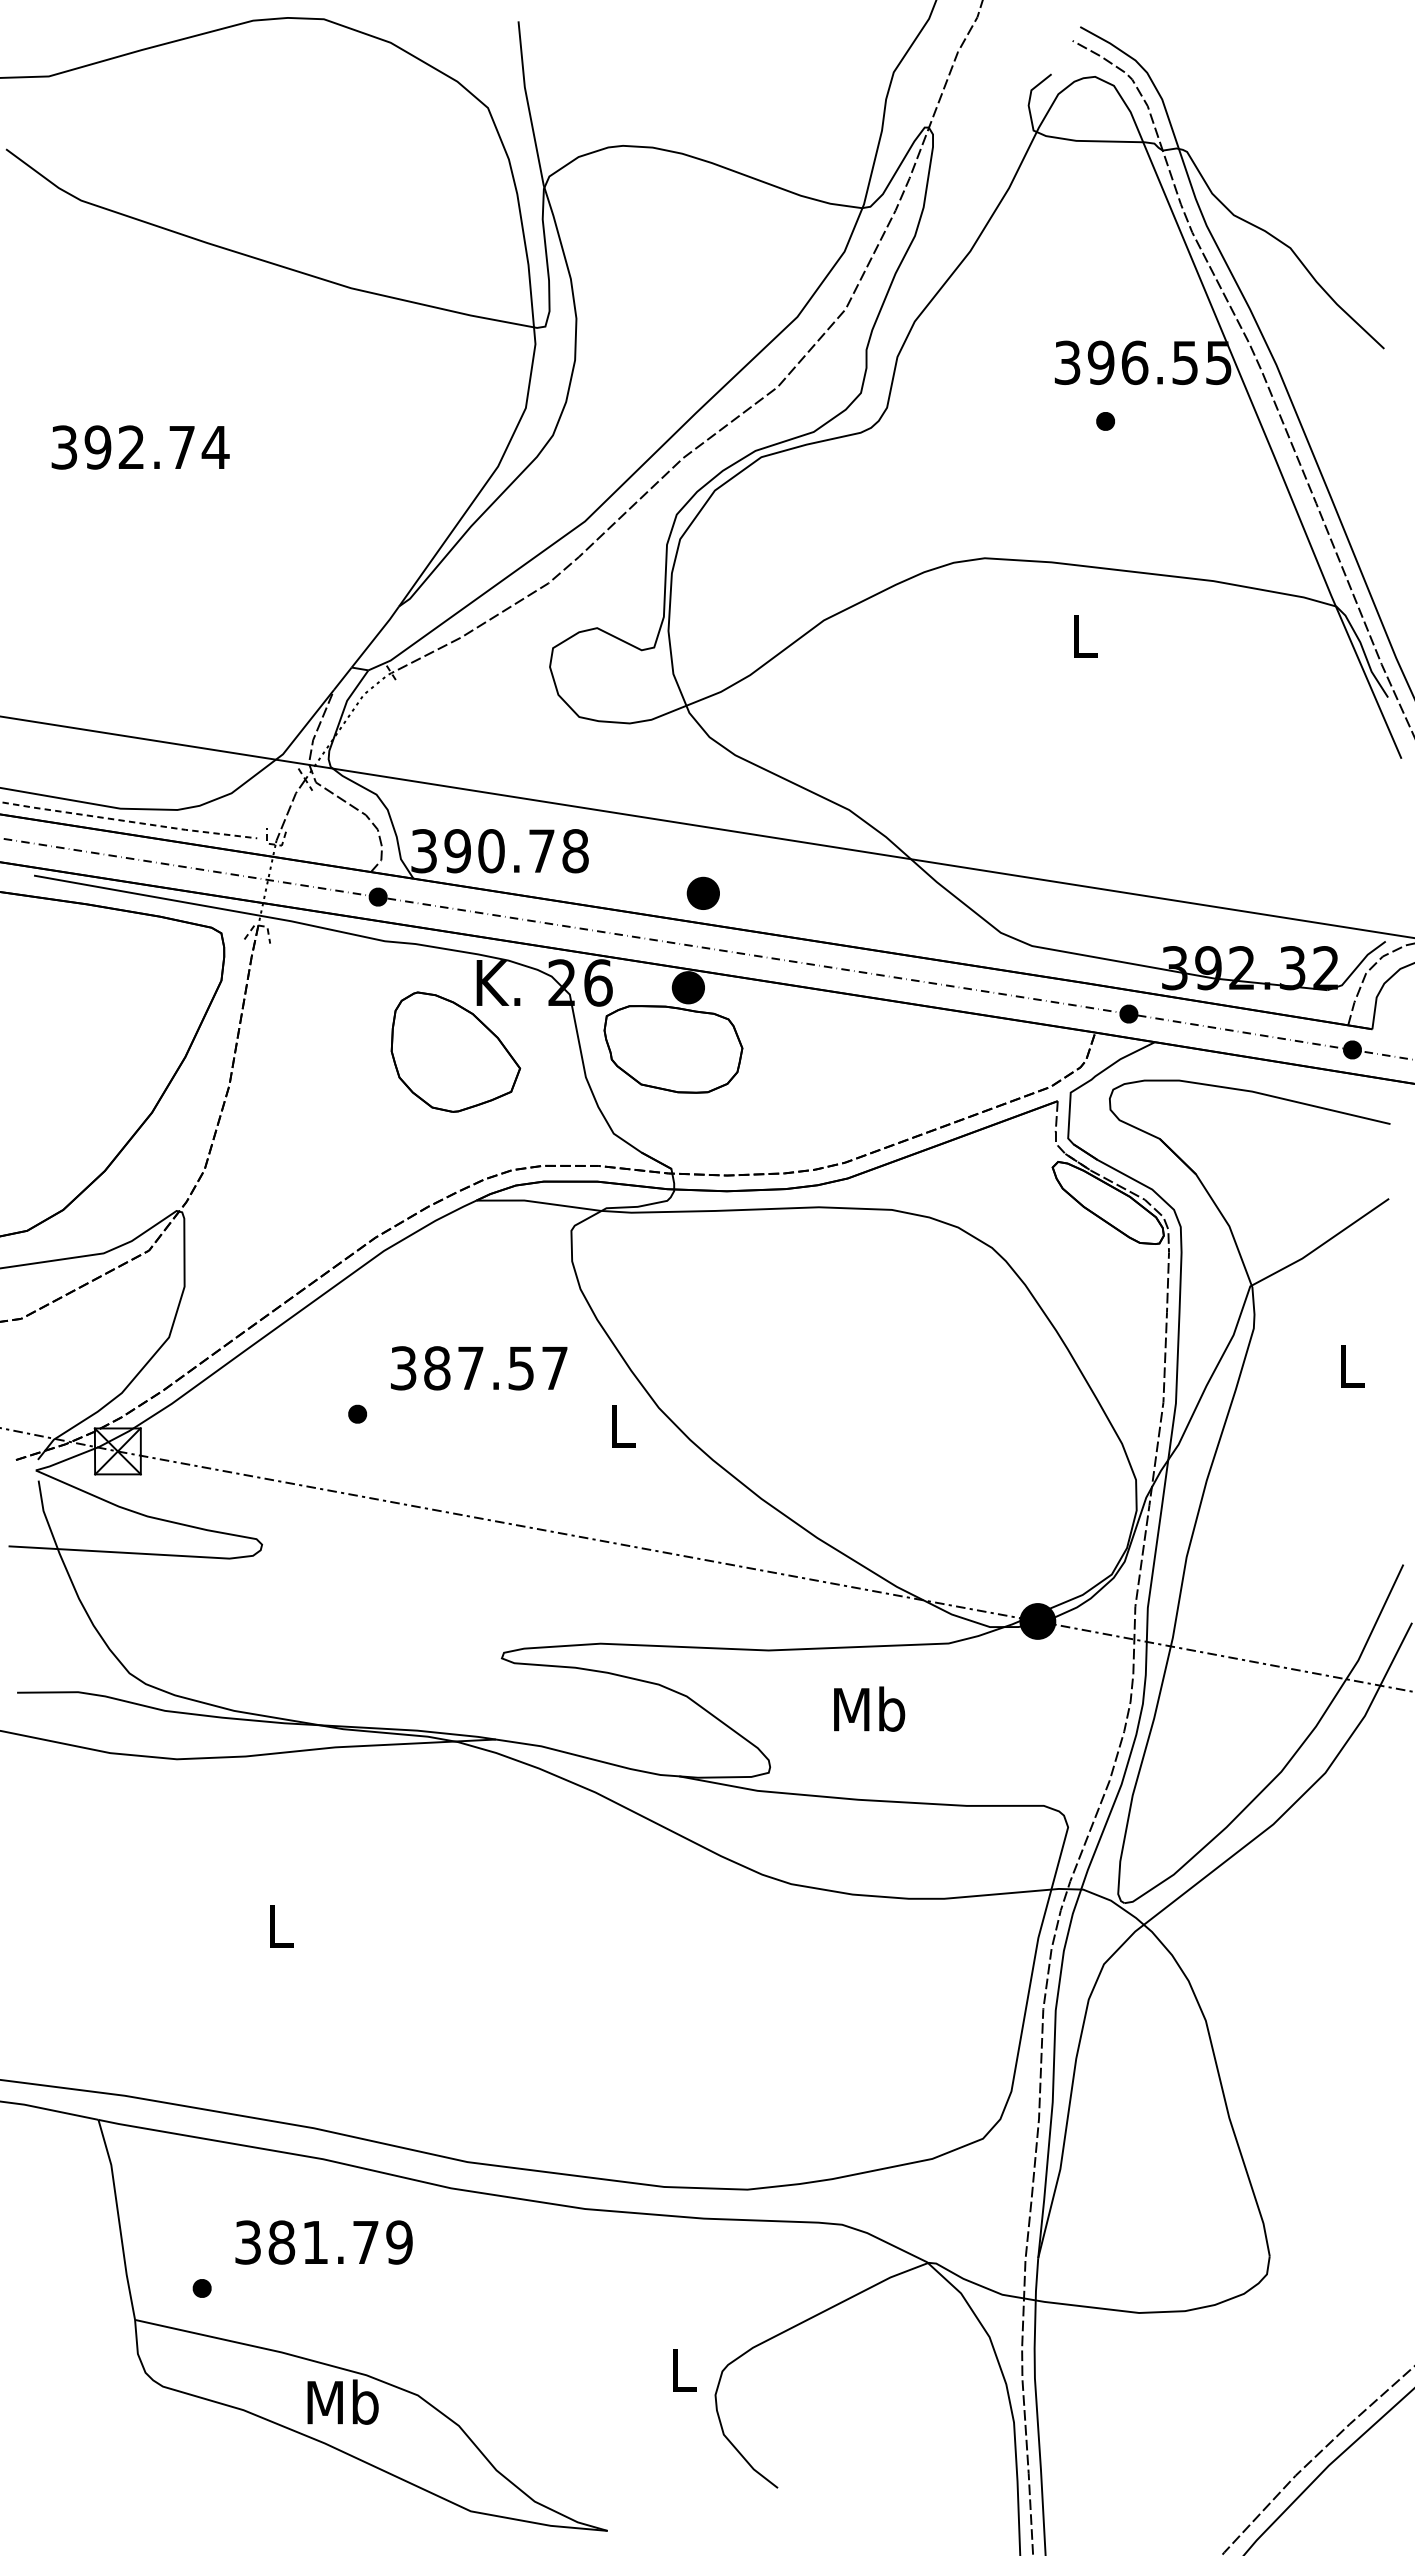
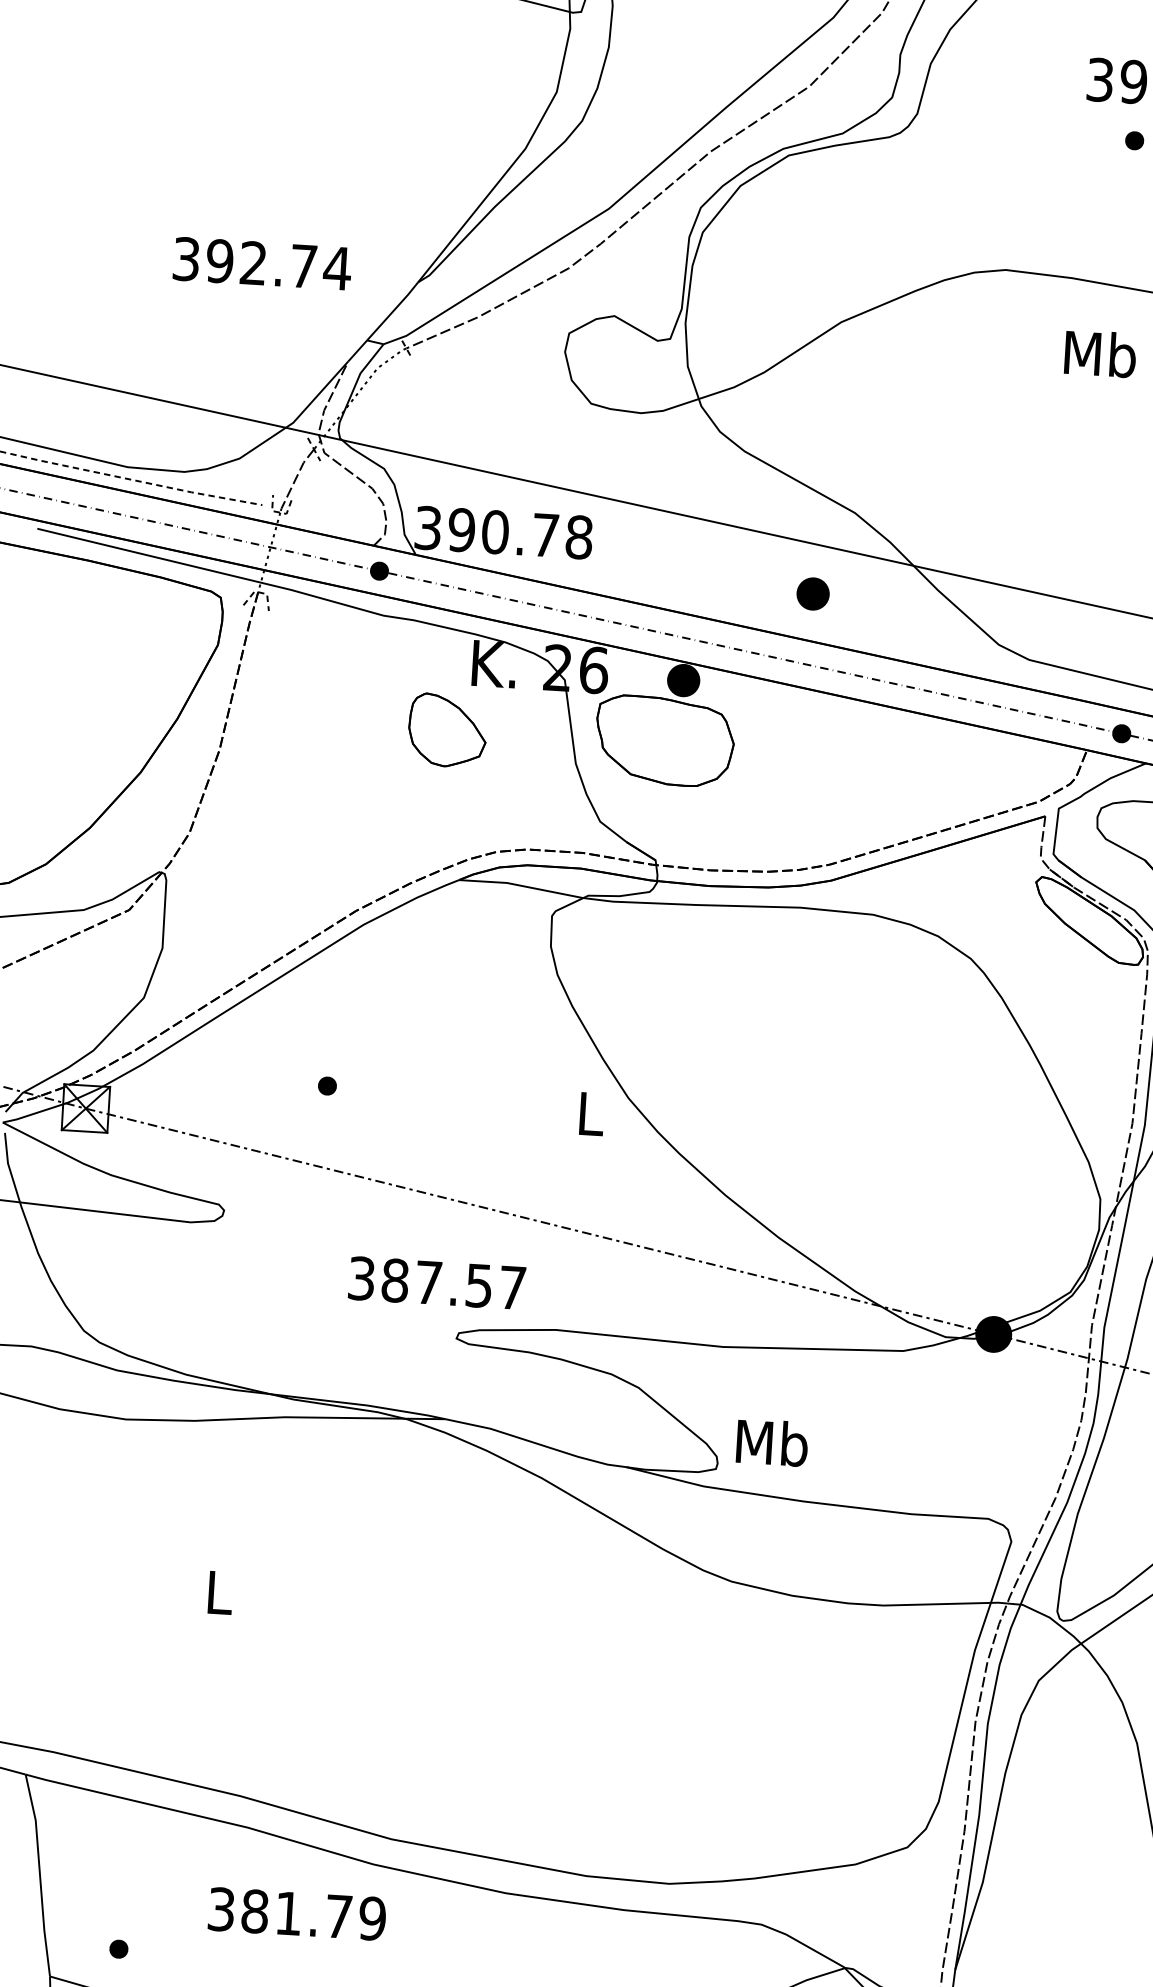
text: (140, 447) -> (262, 263), moved
text: (1084, 635) -> (1100, 353), L -> Mb
part: (702, 892) -> (812, 593), moved
part: (455, 1051) -> (447, 729), size x0.6
text: (479, 1368) -> (437, 1283), moved
text: (869, 1708) -> (772, 1442), moved
text: (323, 2242) -> (296, 1914), moved

